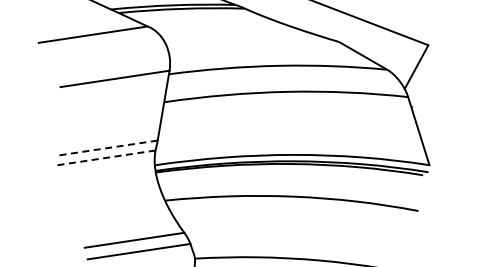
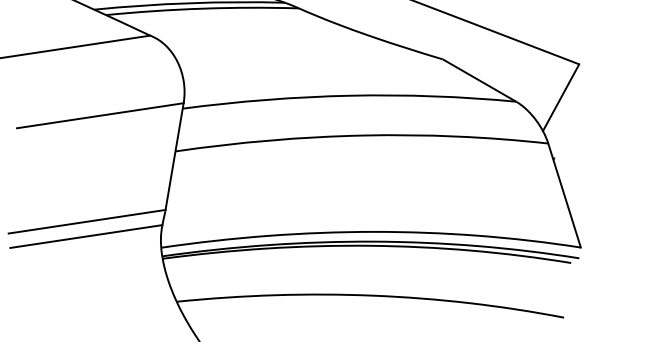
line: (106, 148) -> (87, 222), dashed -> solid
line: (105, 158) -> (85, 237), dashed -> solid

